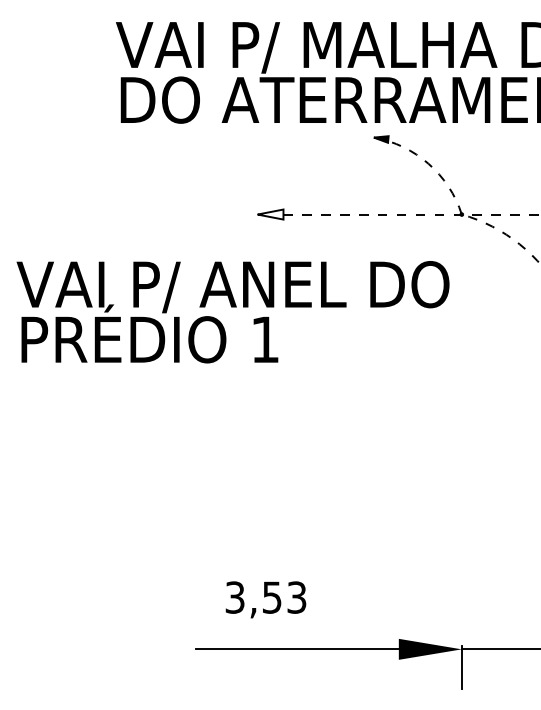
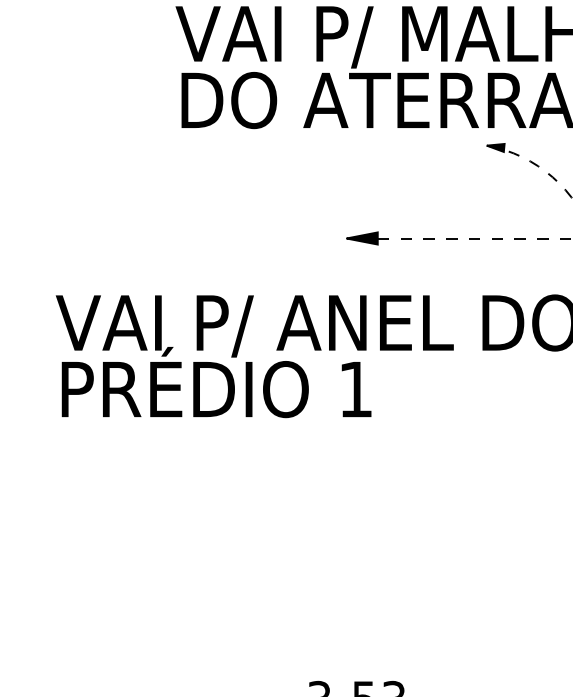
fill: (270, 214) -> (362, 238), added

